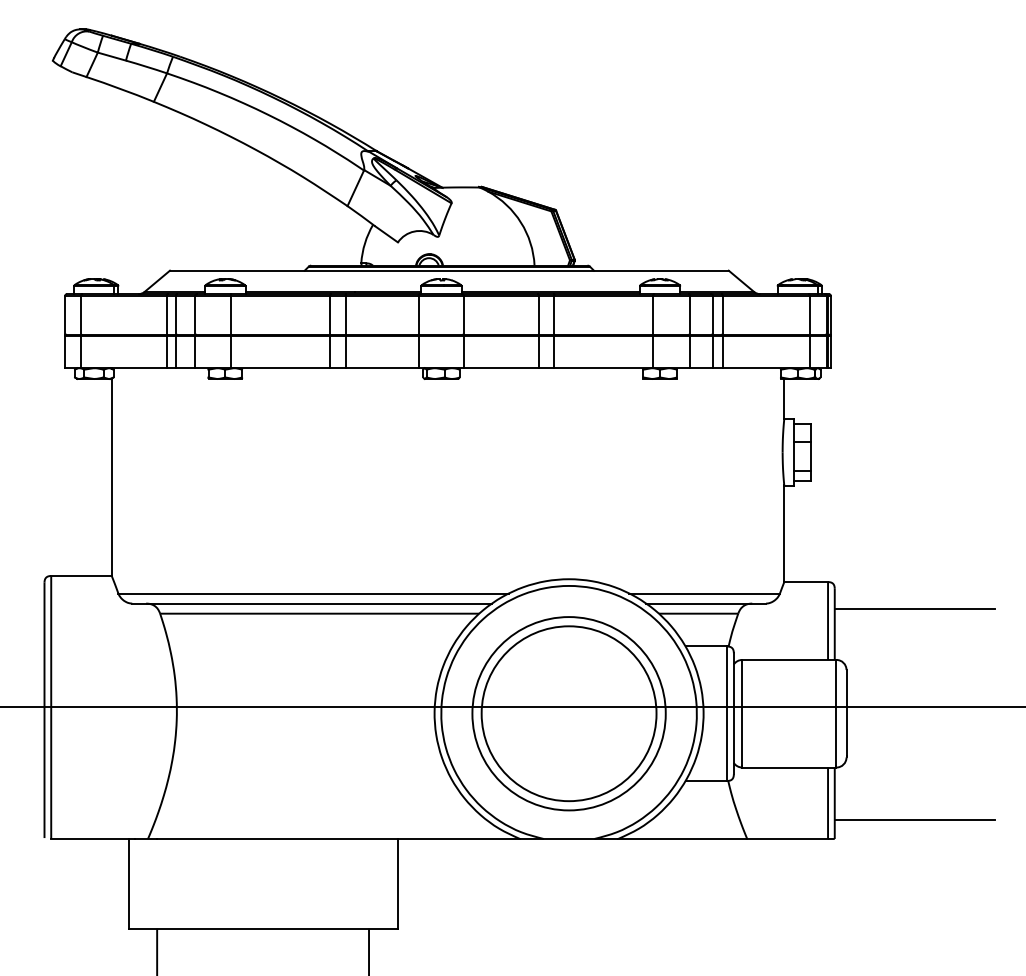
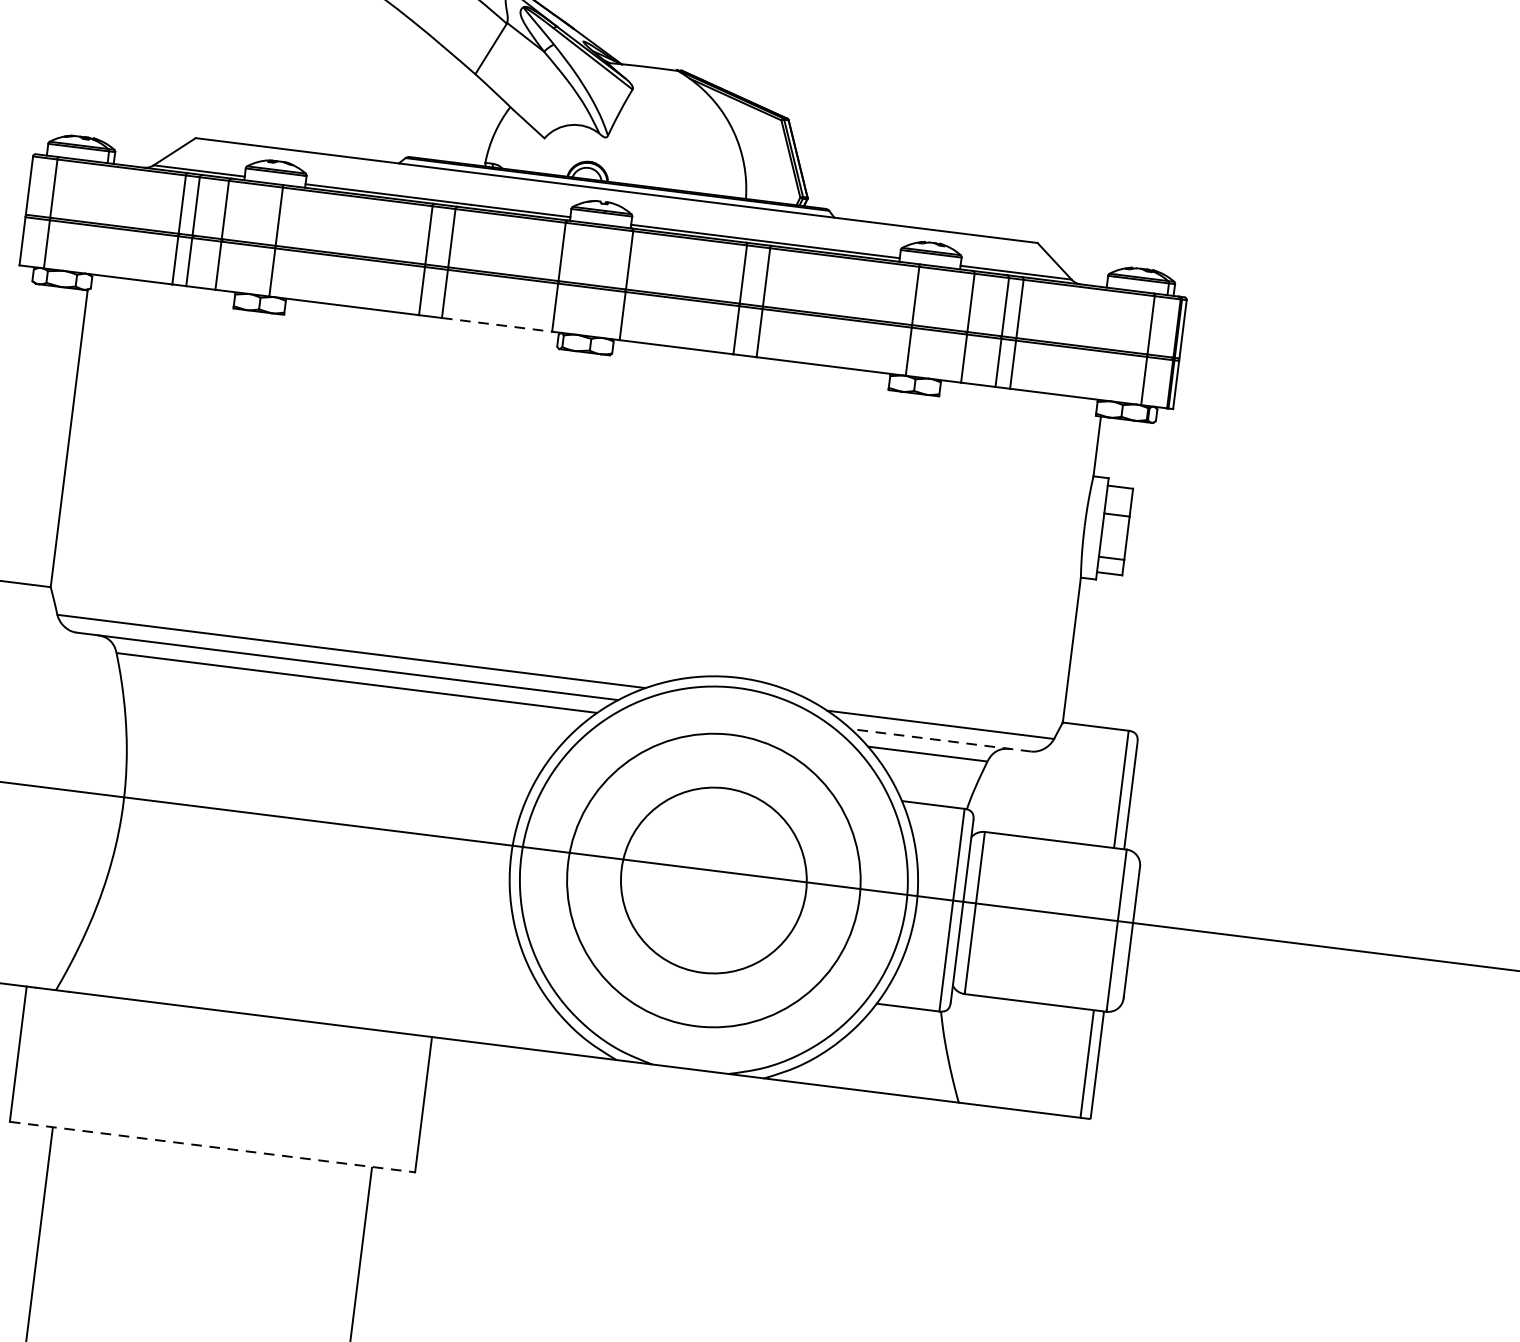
line: (382, 368) -> (497, 325), solid -> dashed
line: (706, 603) -> (941, 740), solid -> dashed
line: (914, 608) -> (1254, 786), removed
circle: (568, 713) -> (713, 880), size x0.7
line: (914, 820) -> (1214, 1106), removed
line: (263, 928) -> (213, 1146), solid -> dashed

